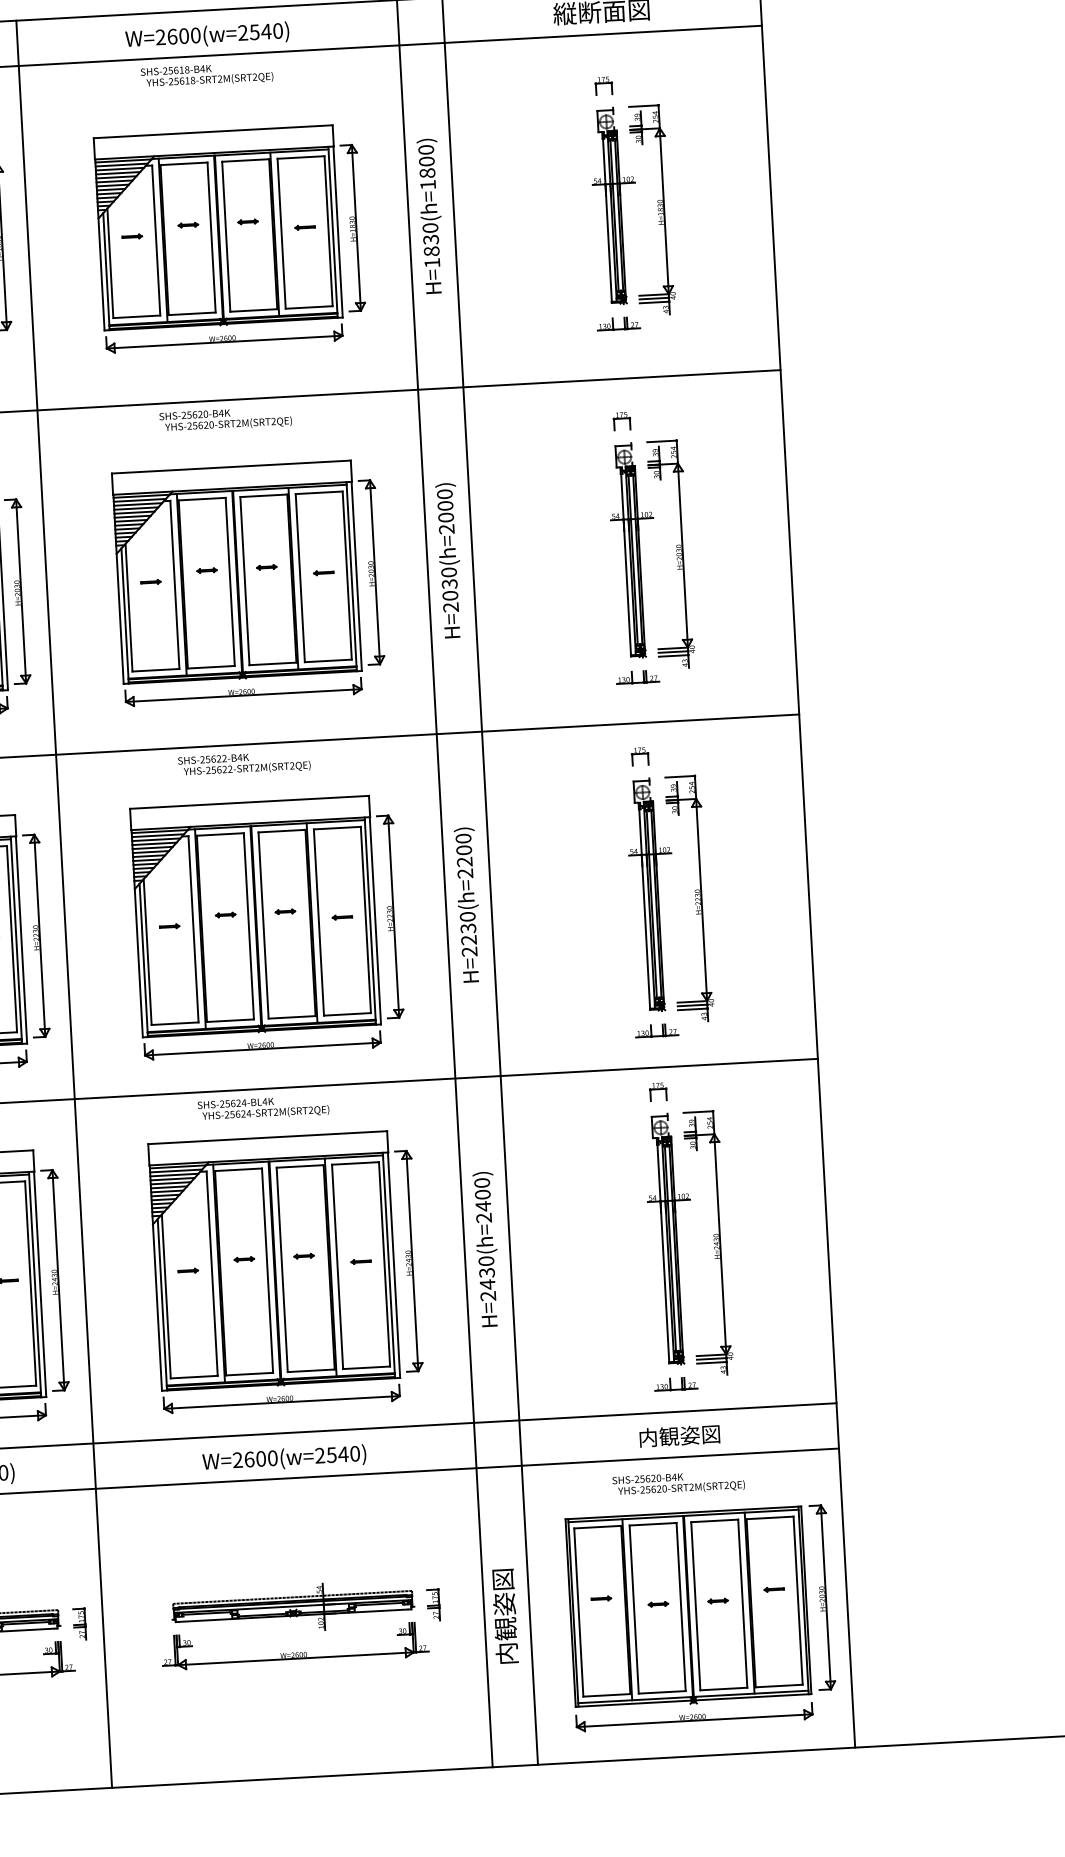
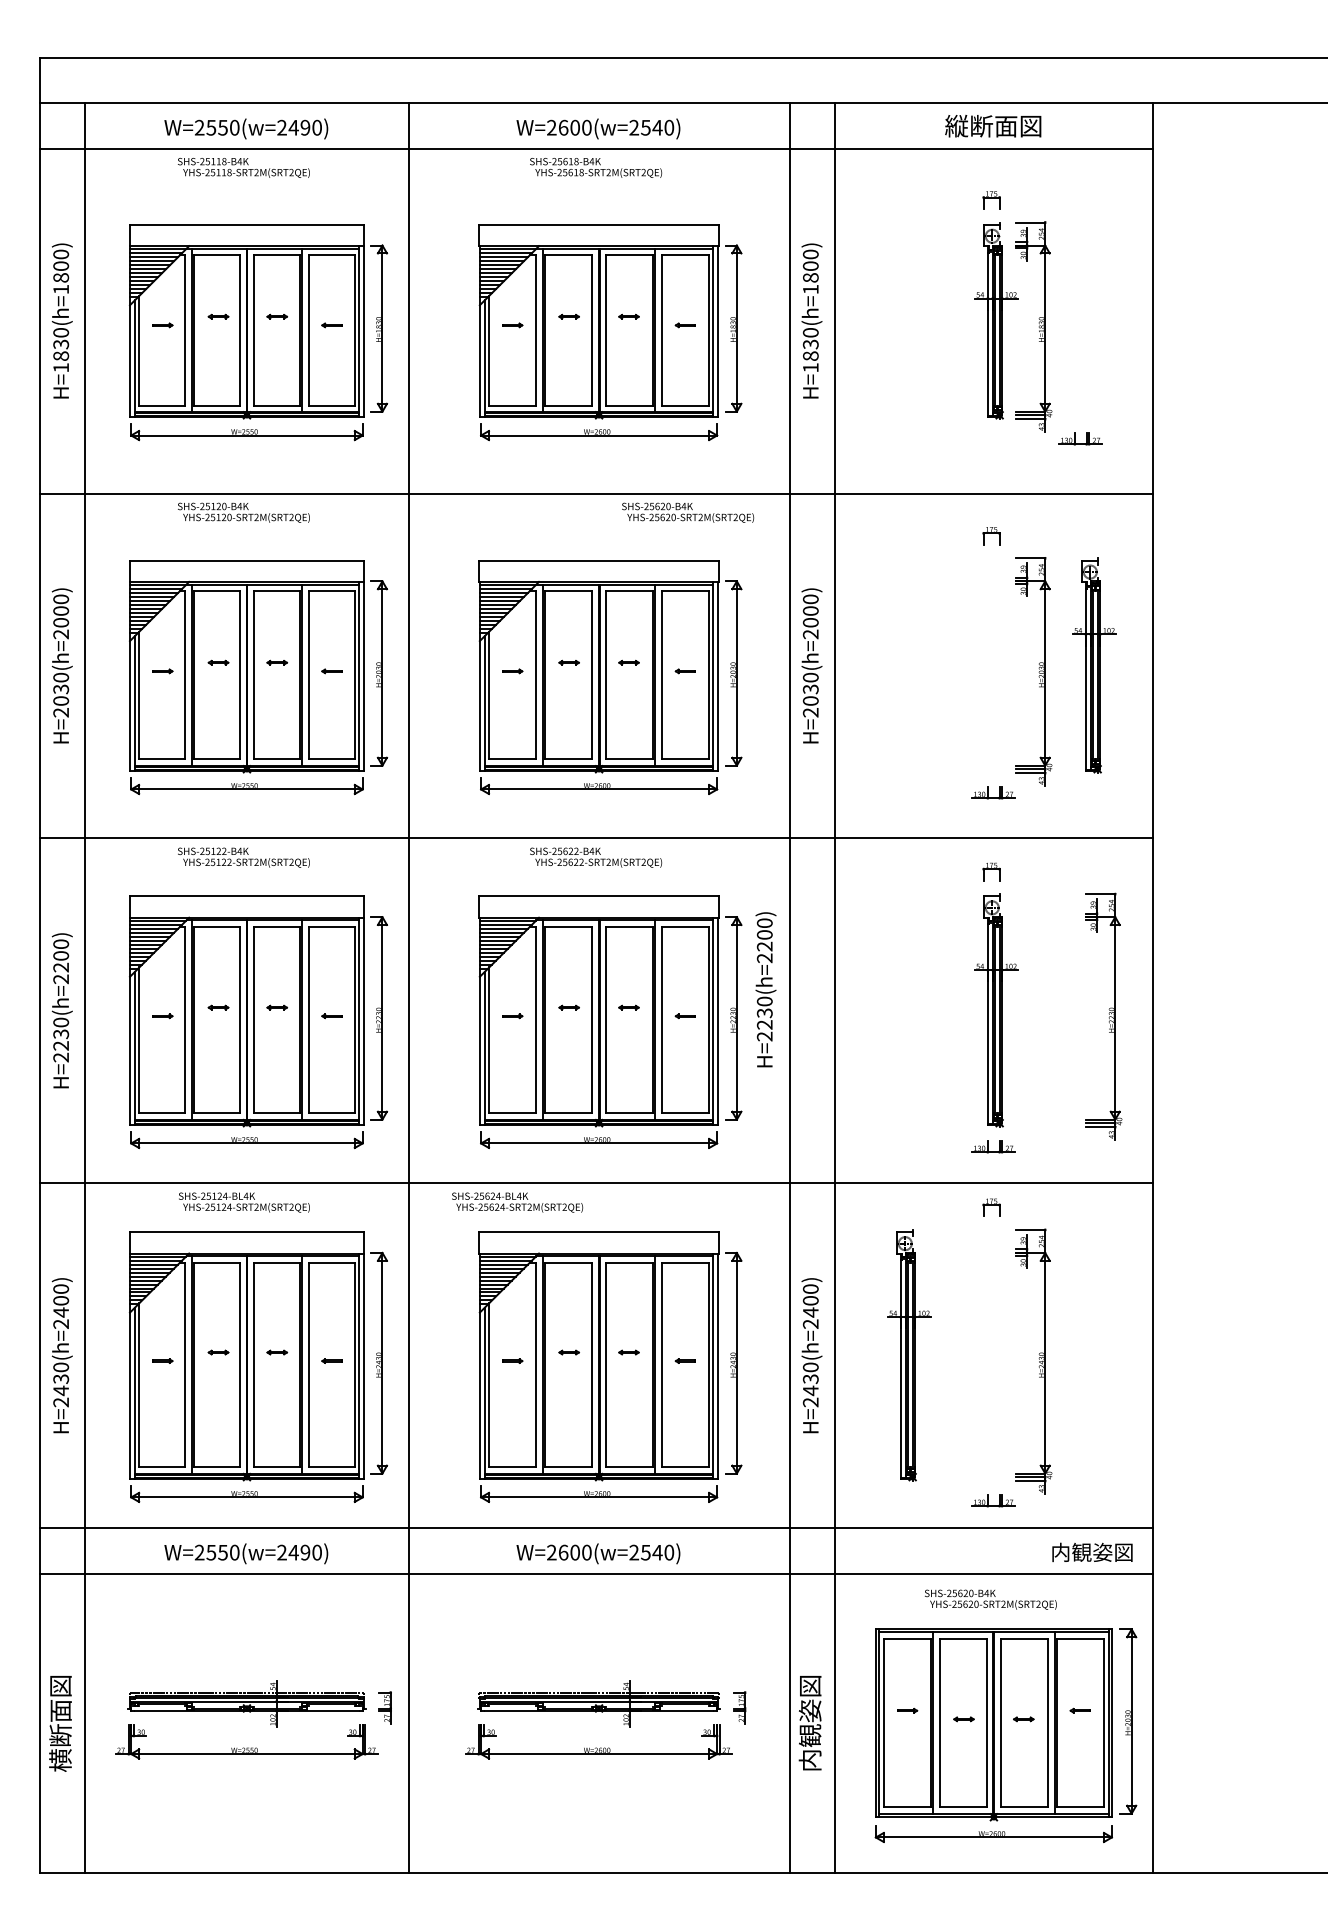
part: (618, 323) -> (1080, 438), moved
text: (226, 419) -> (688, 512), moved
part: (633, 550) -> (1094, 665), moved
part: (689, 898) -> (1103, 1016), moved
text: (467, 904) -> (765, 989), moved
text: (263, 1108) -> (517, 1202), moved
part: (671, 1239) -> (909, 1355), moved
text: (679, 1436) -> (1092, 1552), moved

